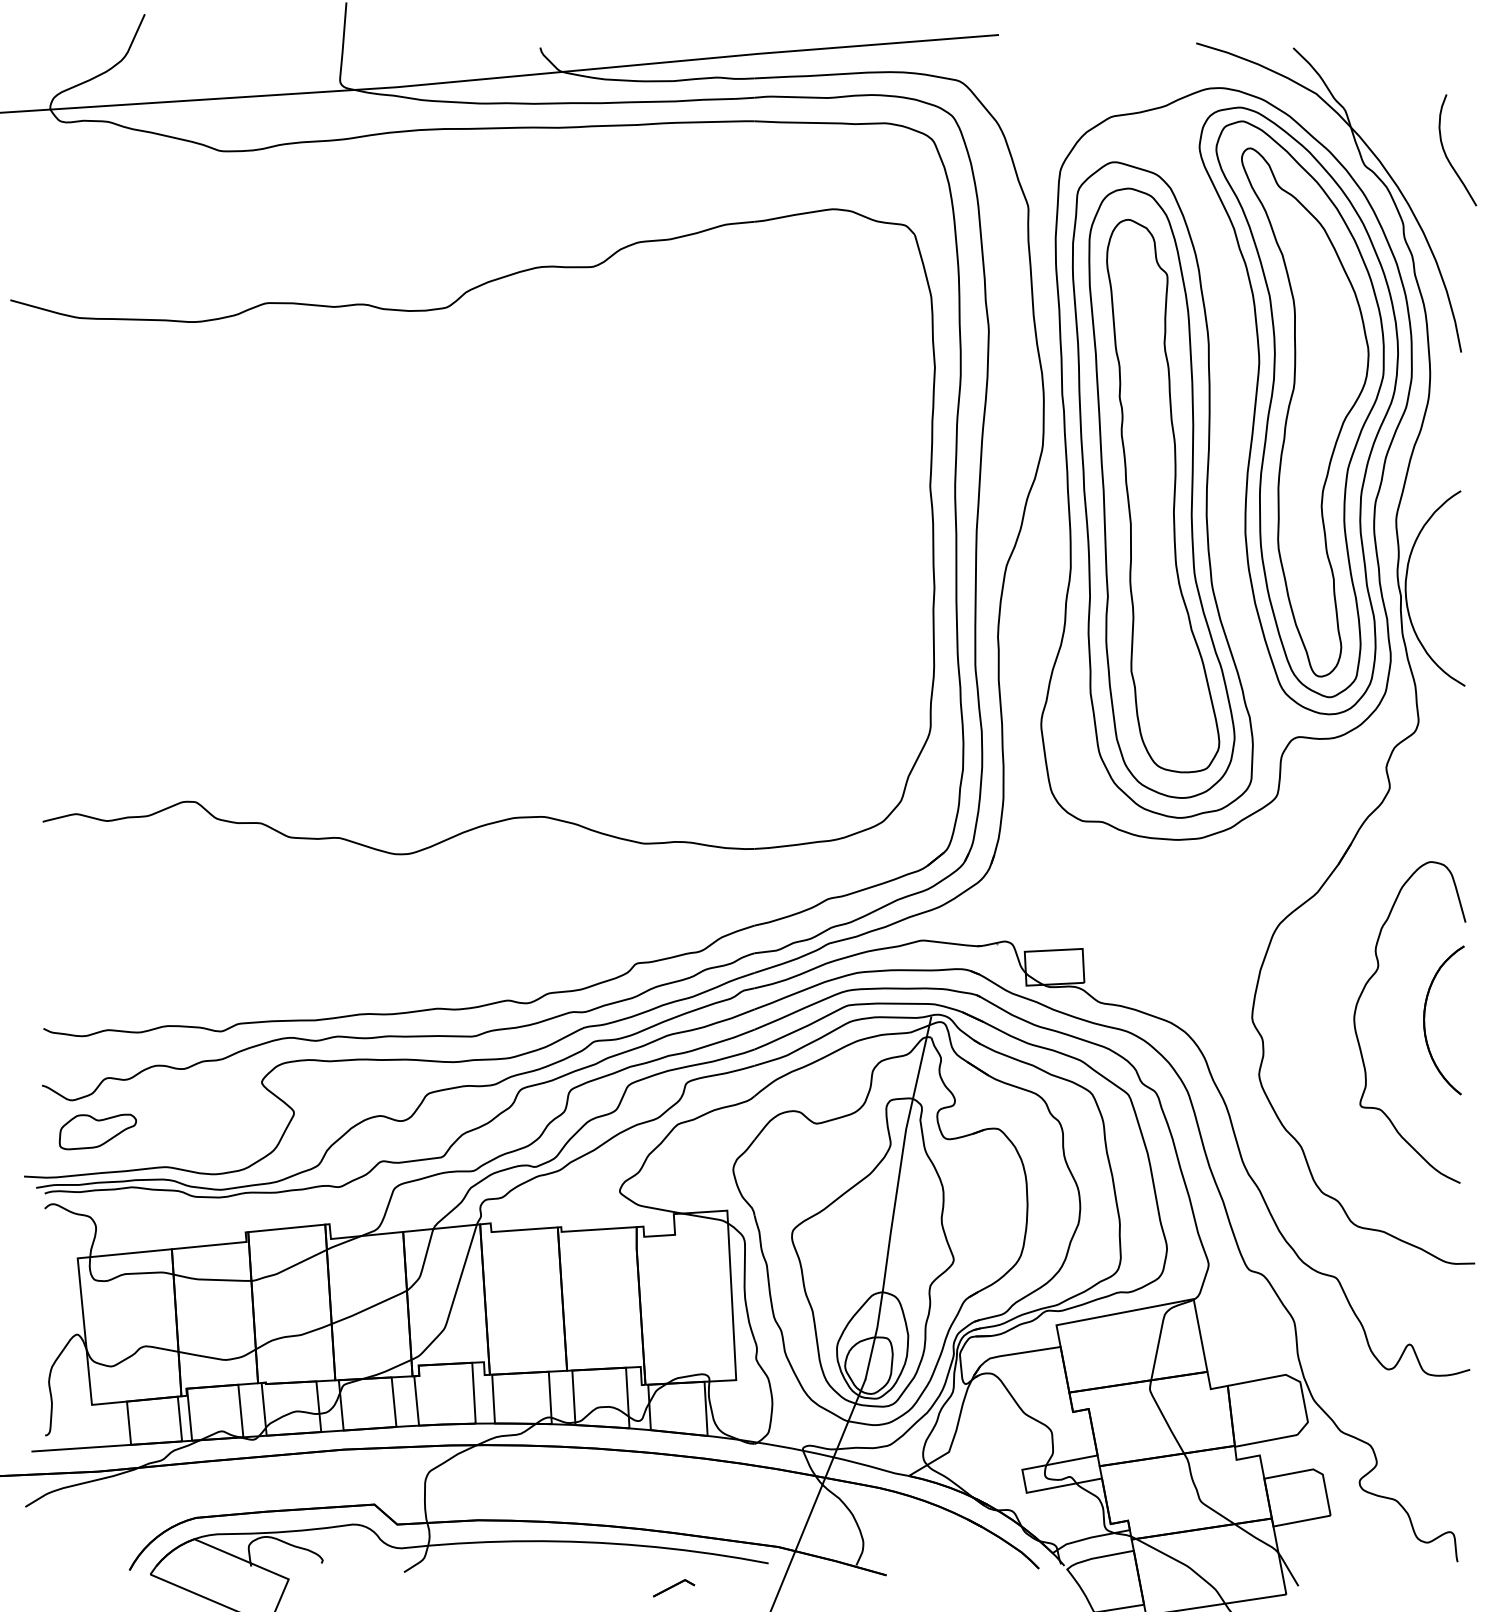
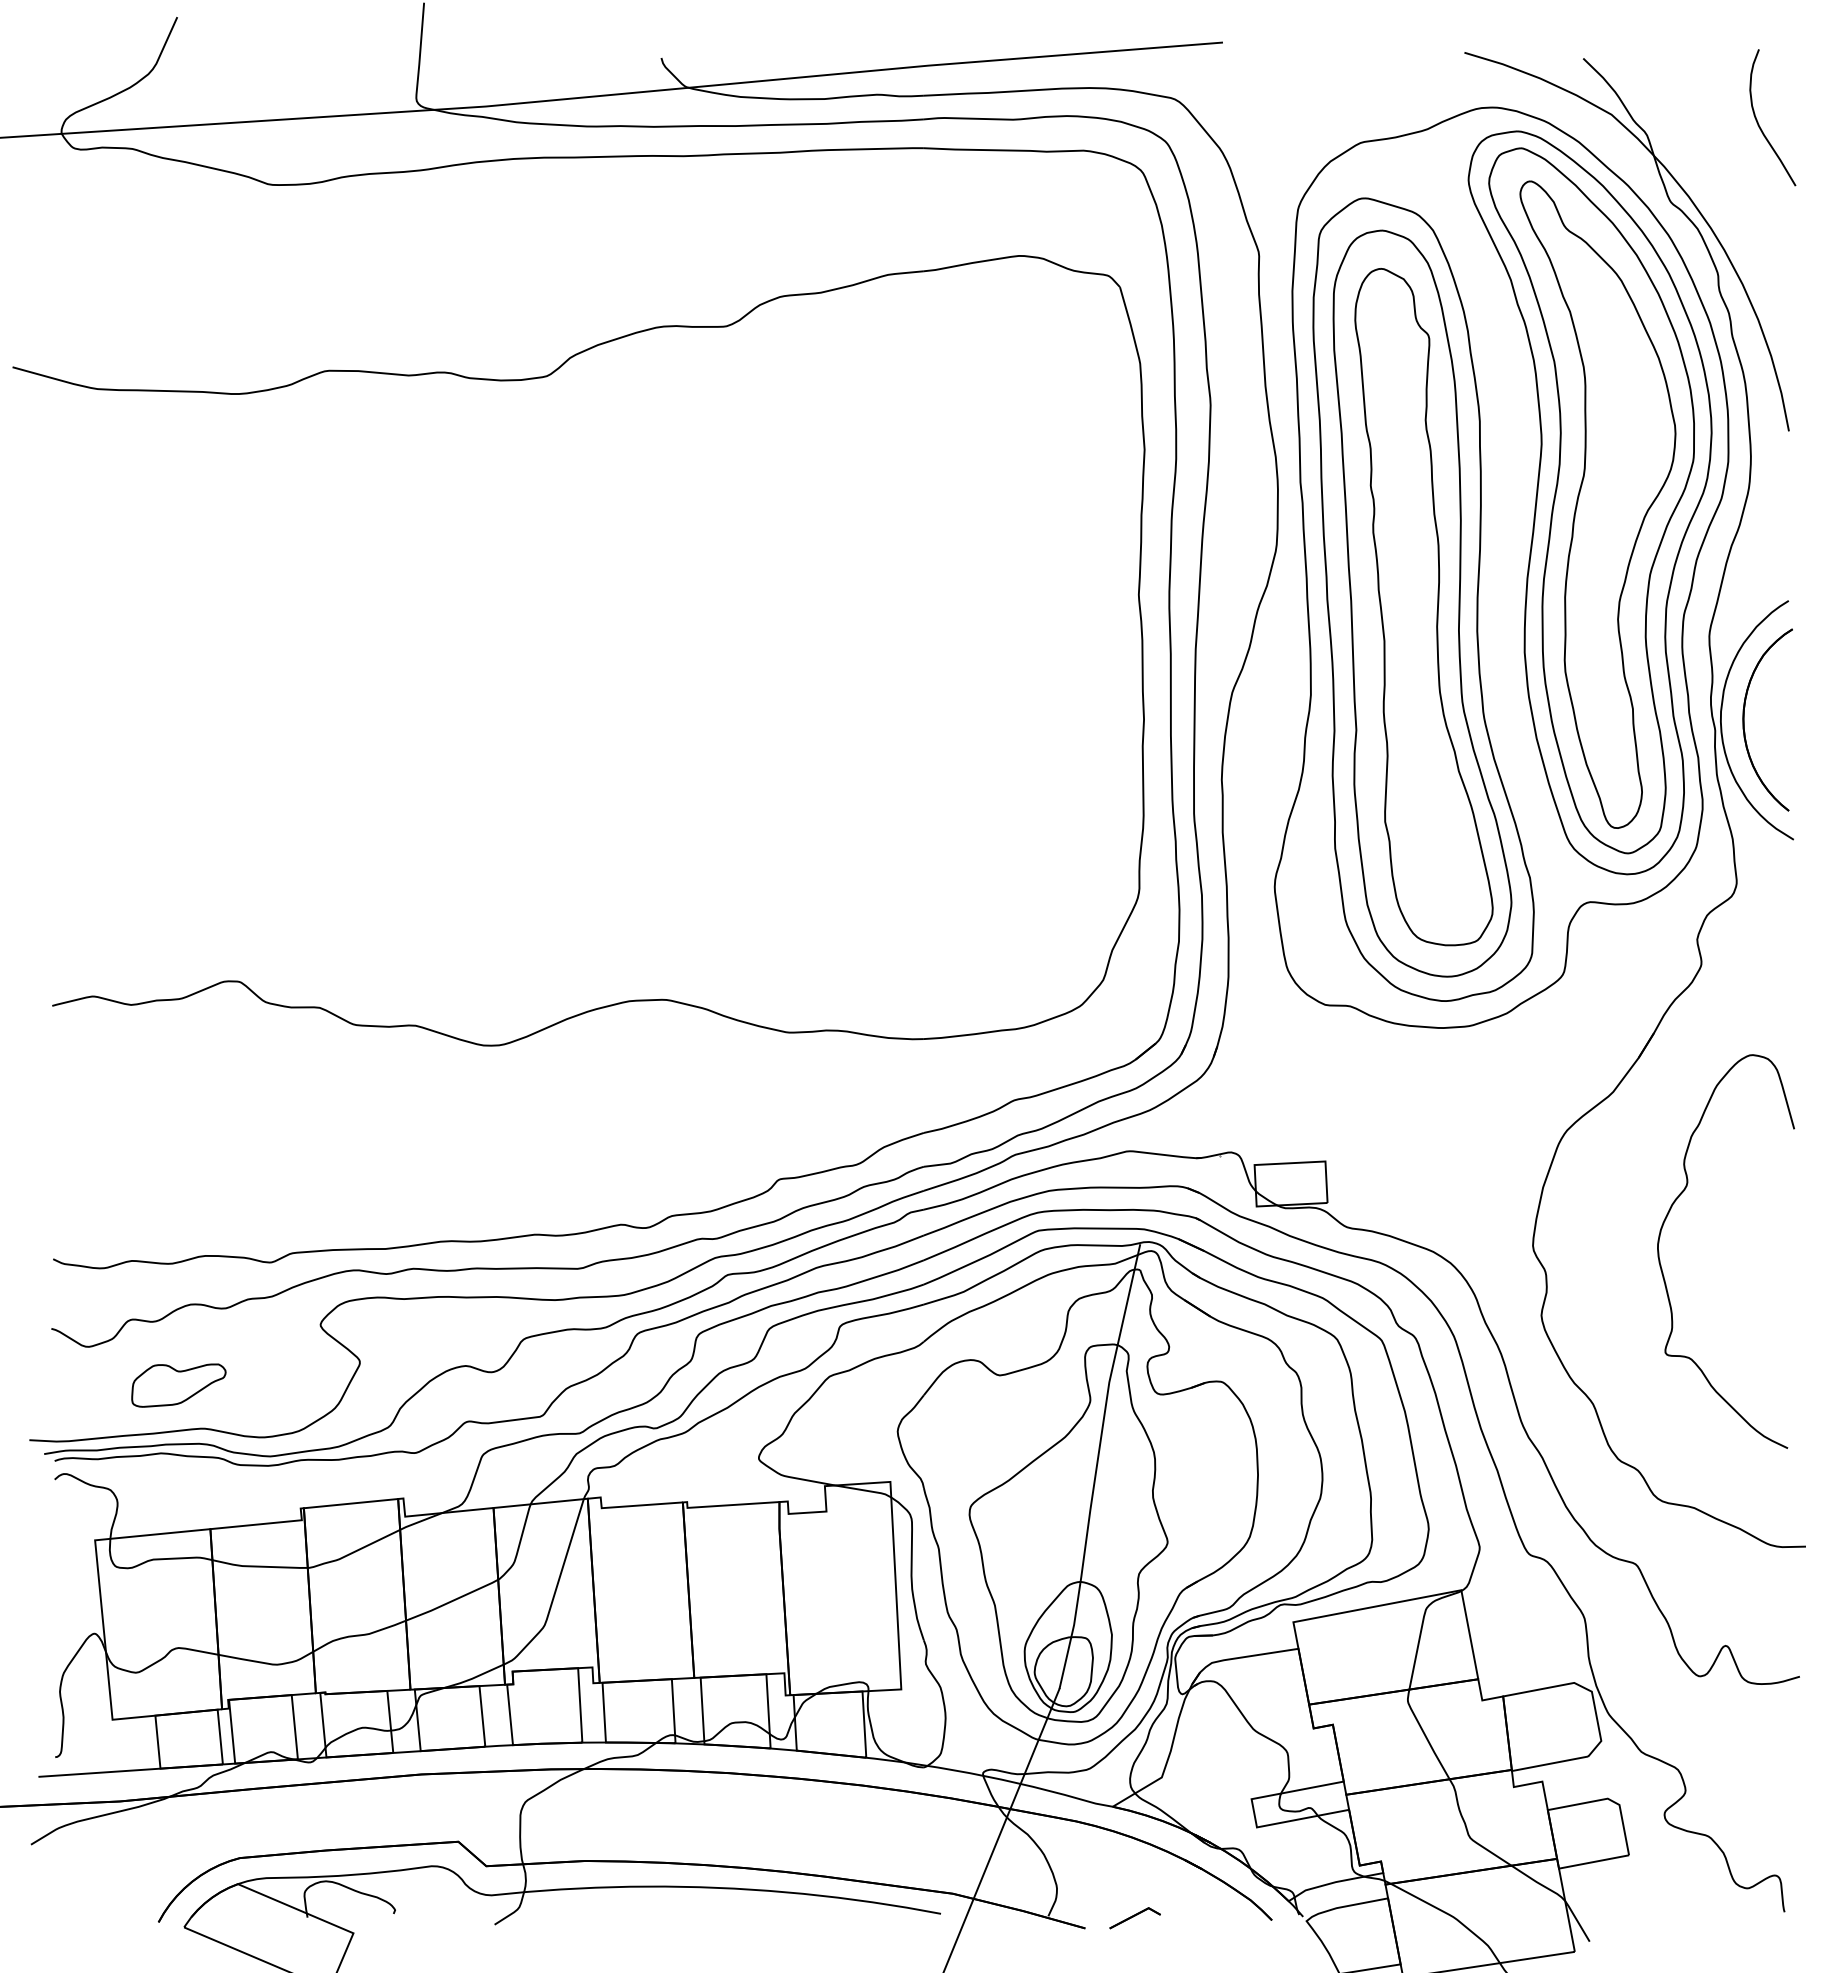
curve: (1446, 153) -> (1758, 121), moved
part: (1424, 1020) -> (1744, 719), moved
part: (97, 1131) -> (178, 1385), moved
part: (673, 1588) -> (1134, 1918), moved

